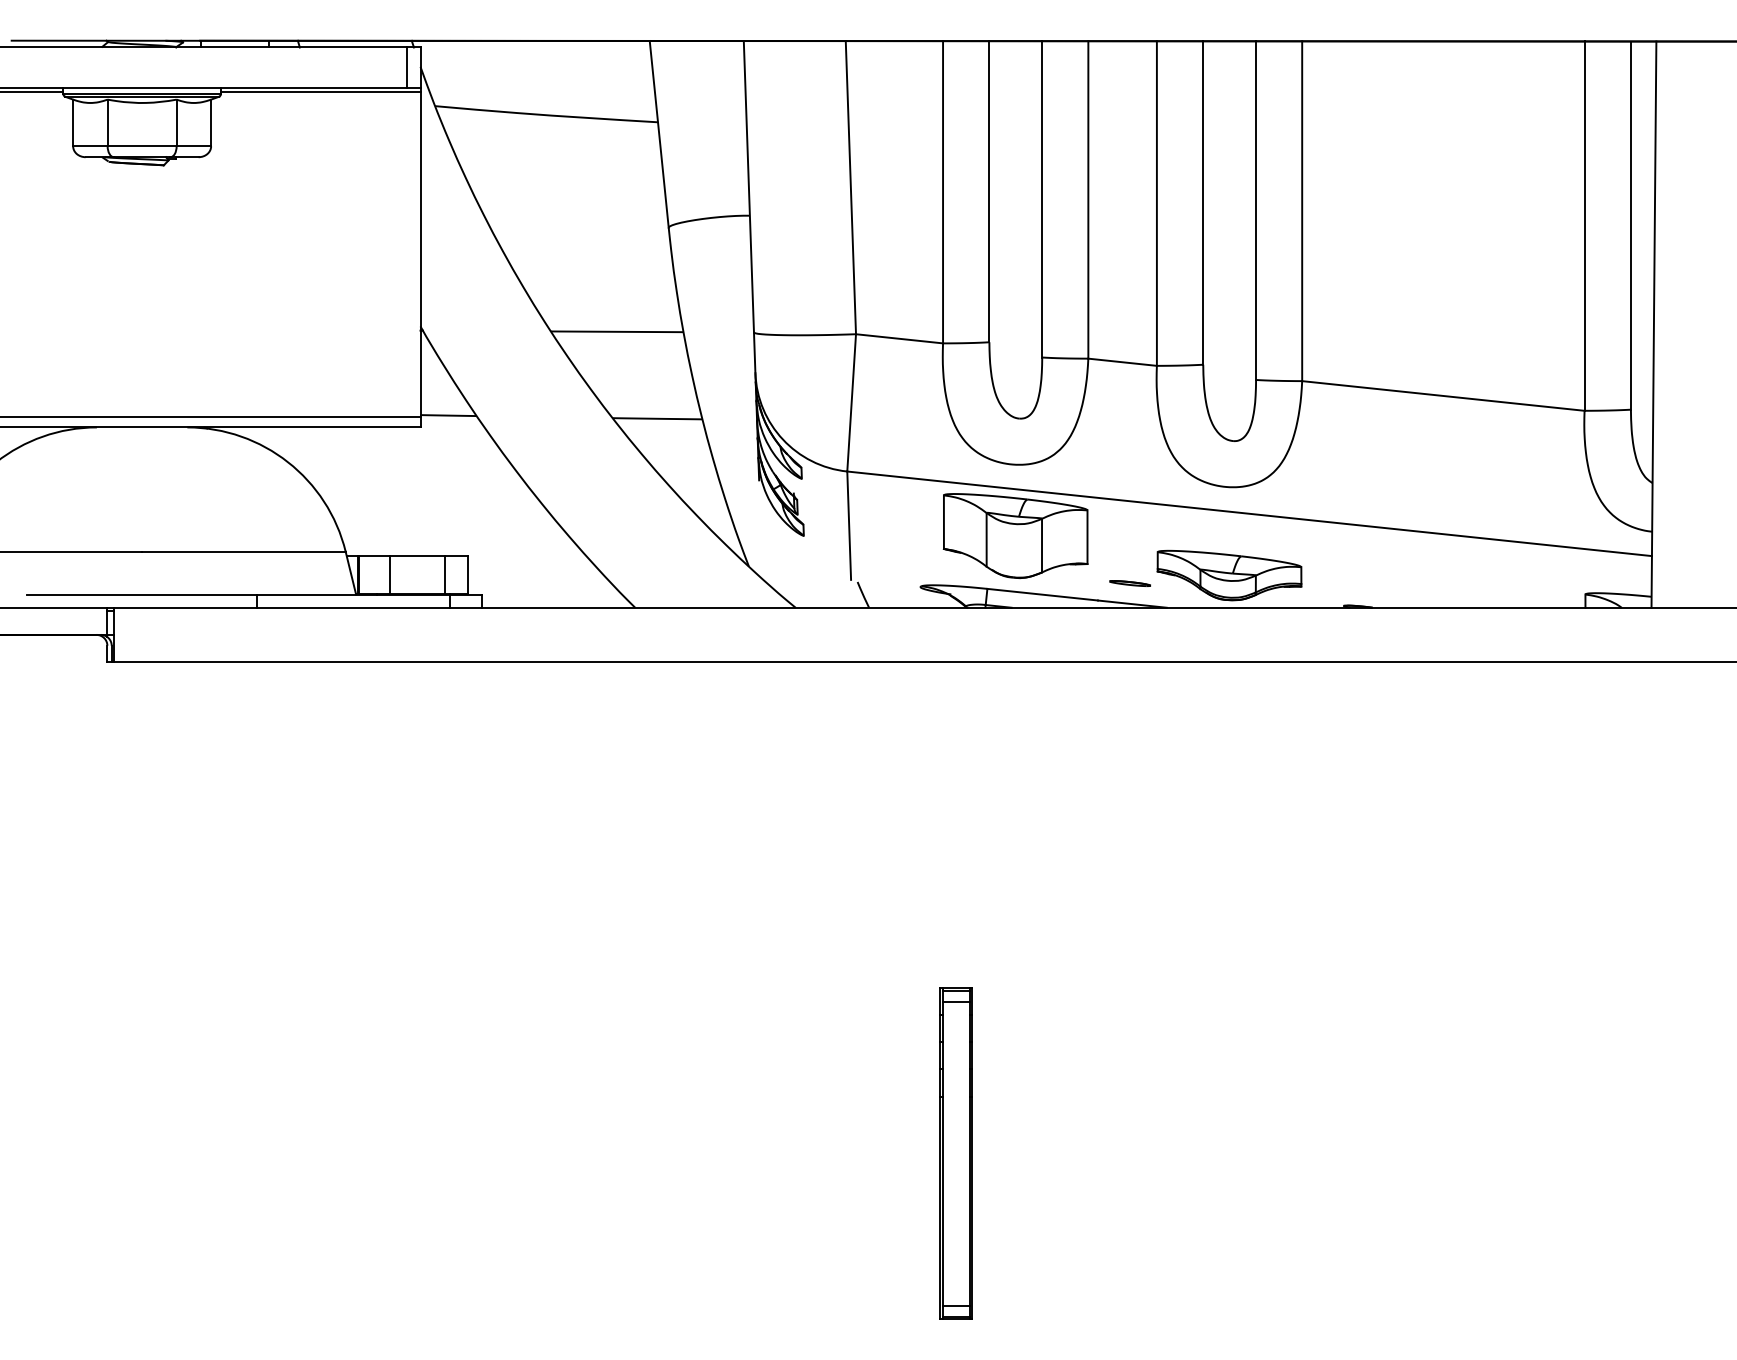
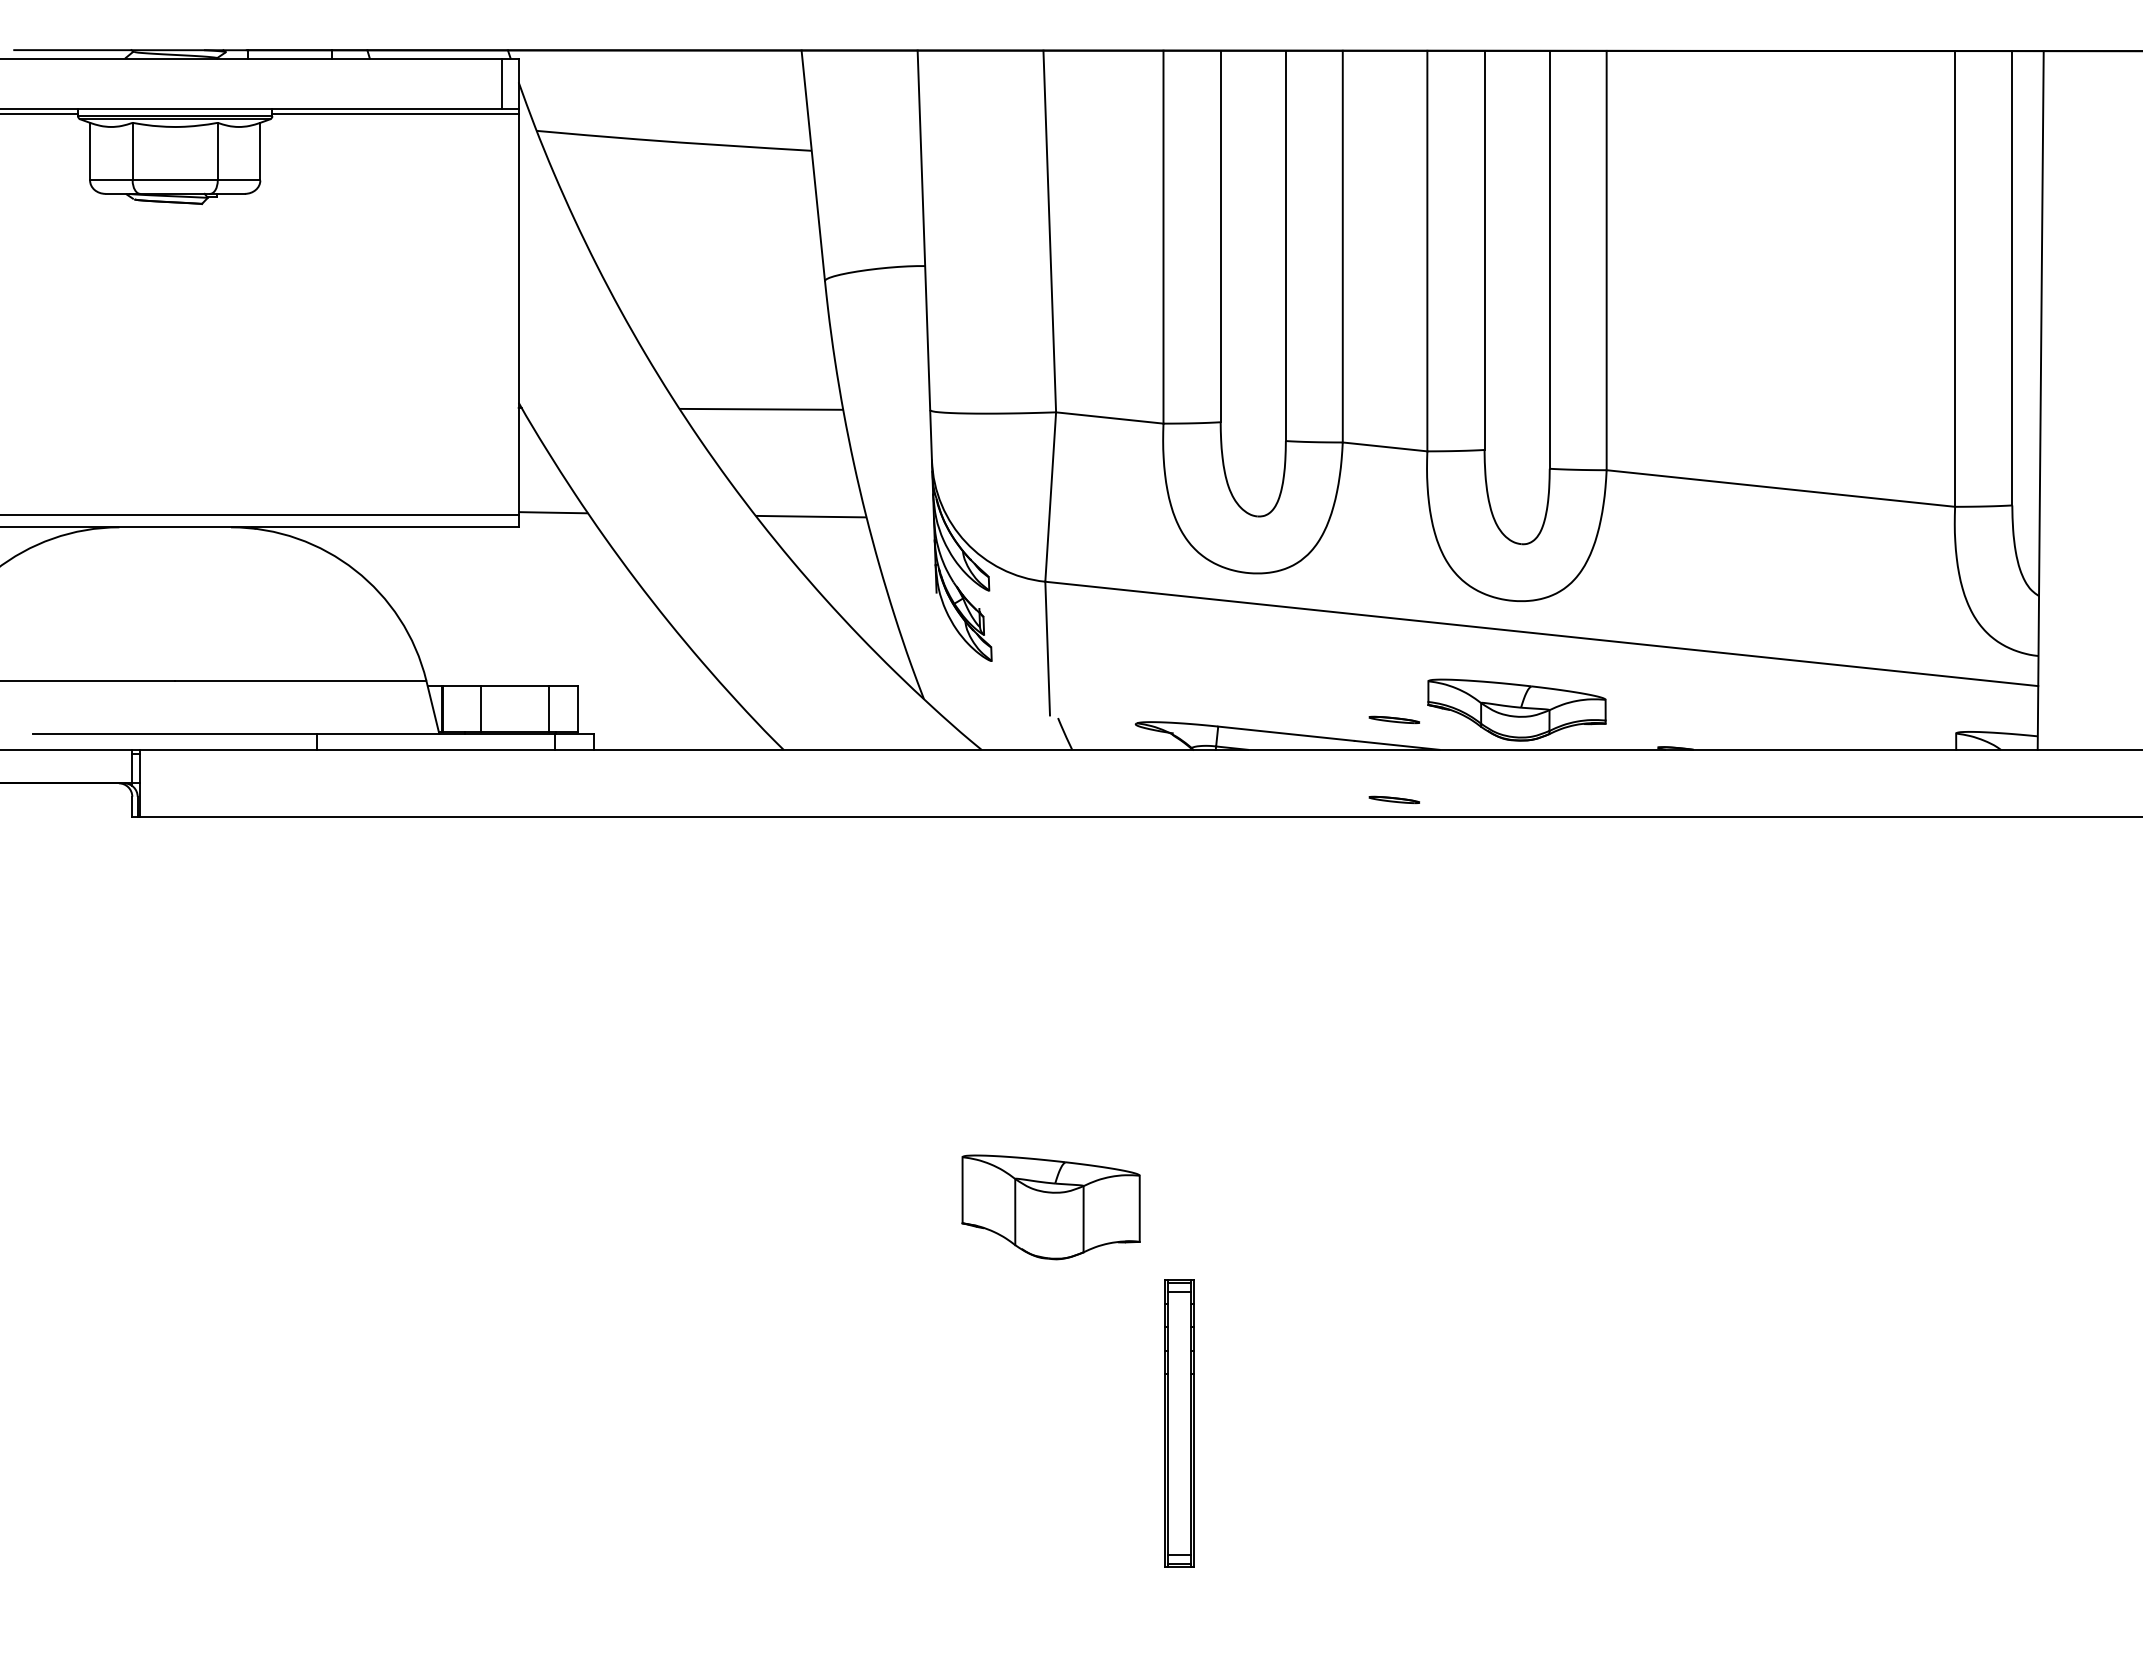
part: (1015, 536) -> (1050, 1207), moved
part: (1129, 647) -> (1393, 799), added
part: (956, 1153) -> (1179, 1423), size x0.7

